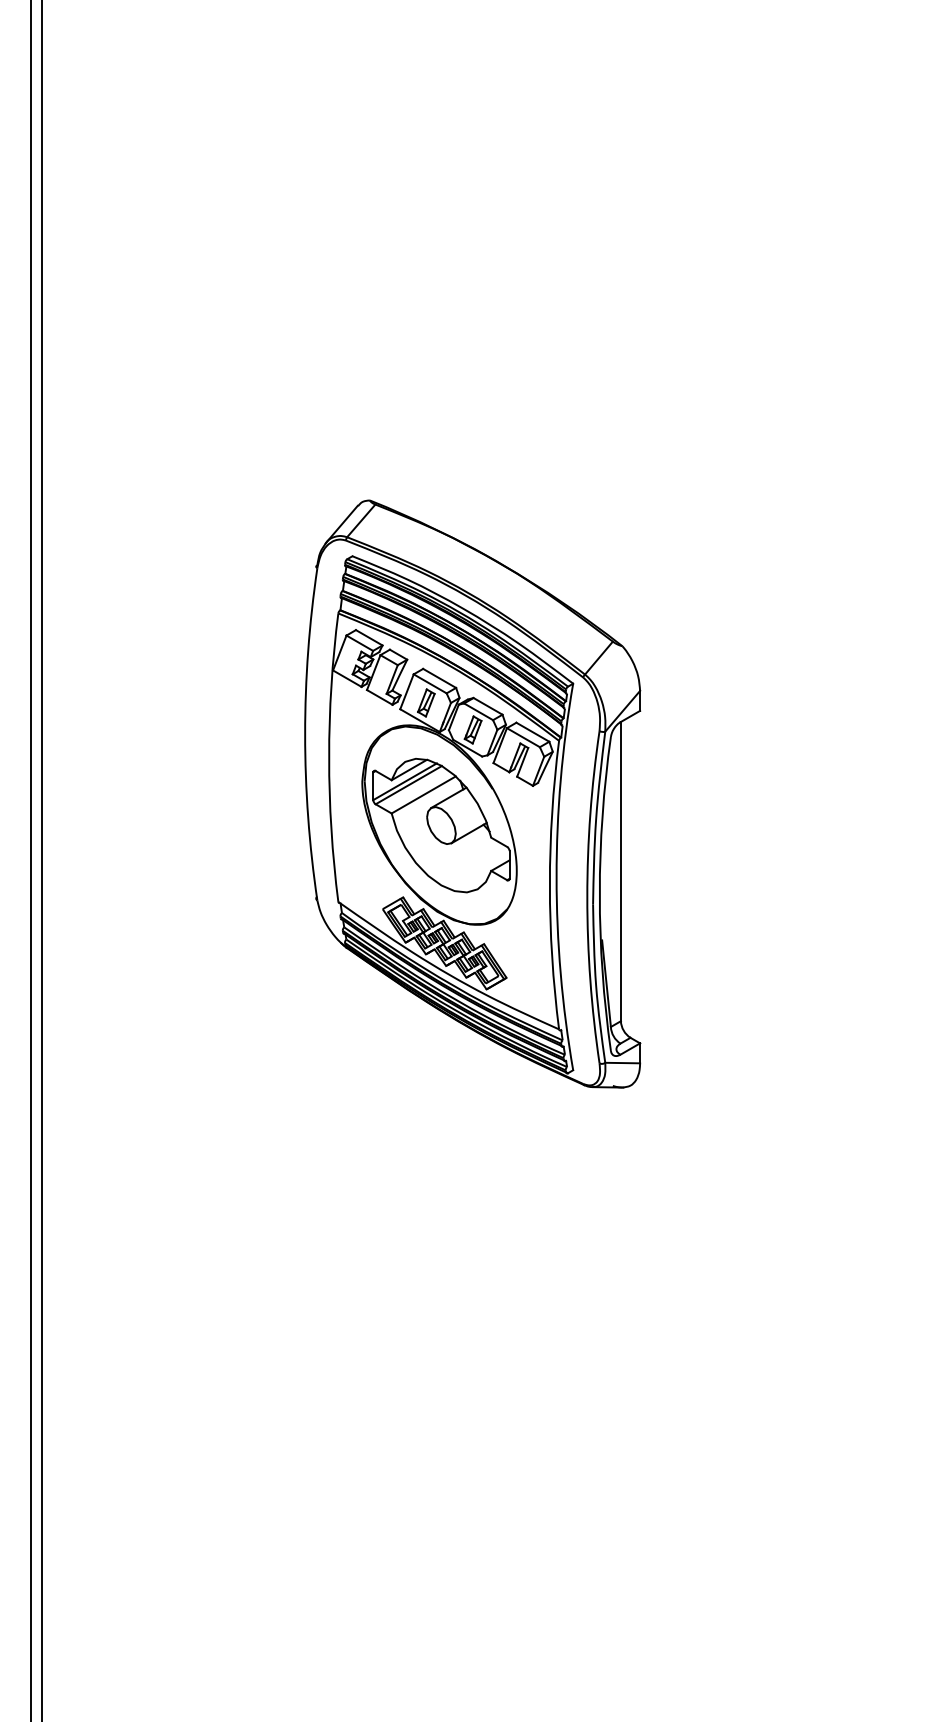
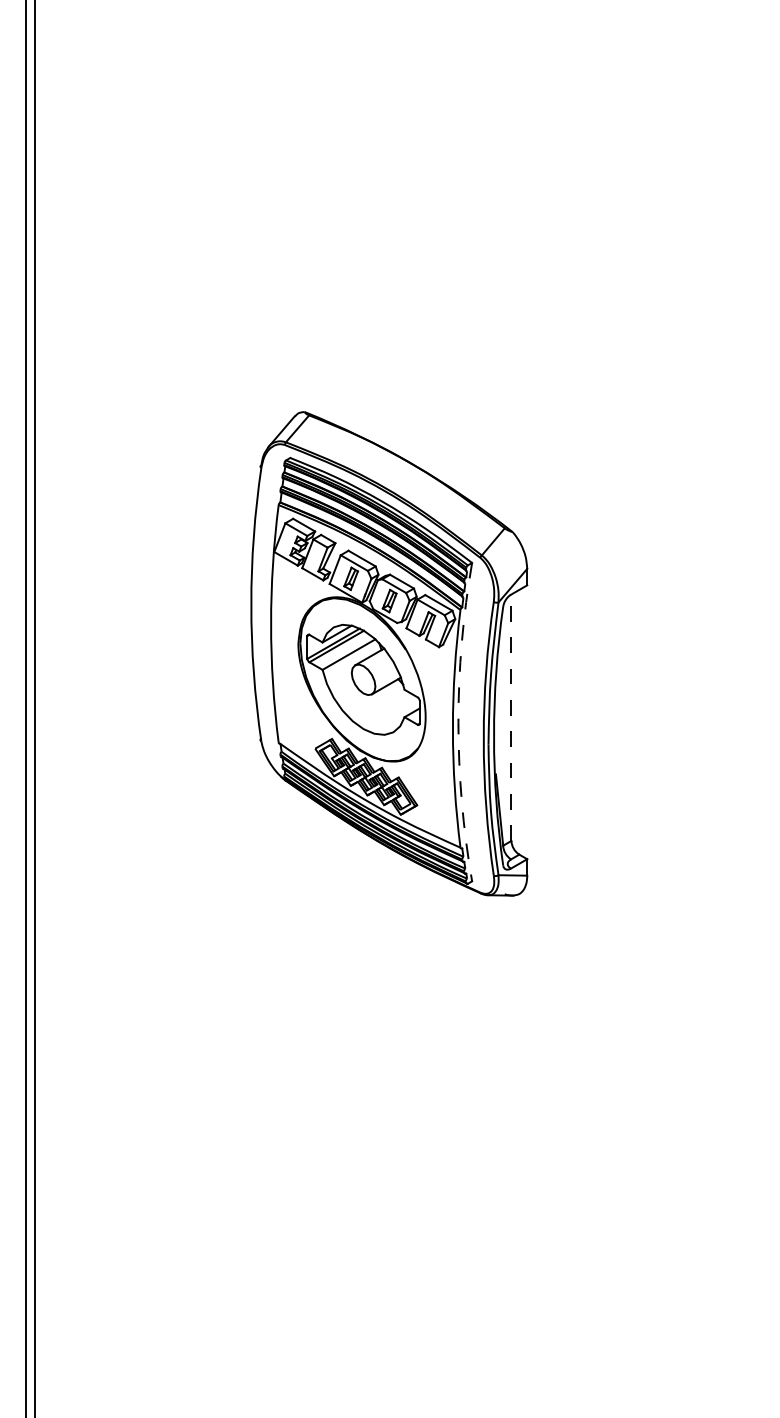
line: (620, 871) -> (511, 717), solid -> dashed
arc: (556, 876) -> (458, 721), solid -> dashed

